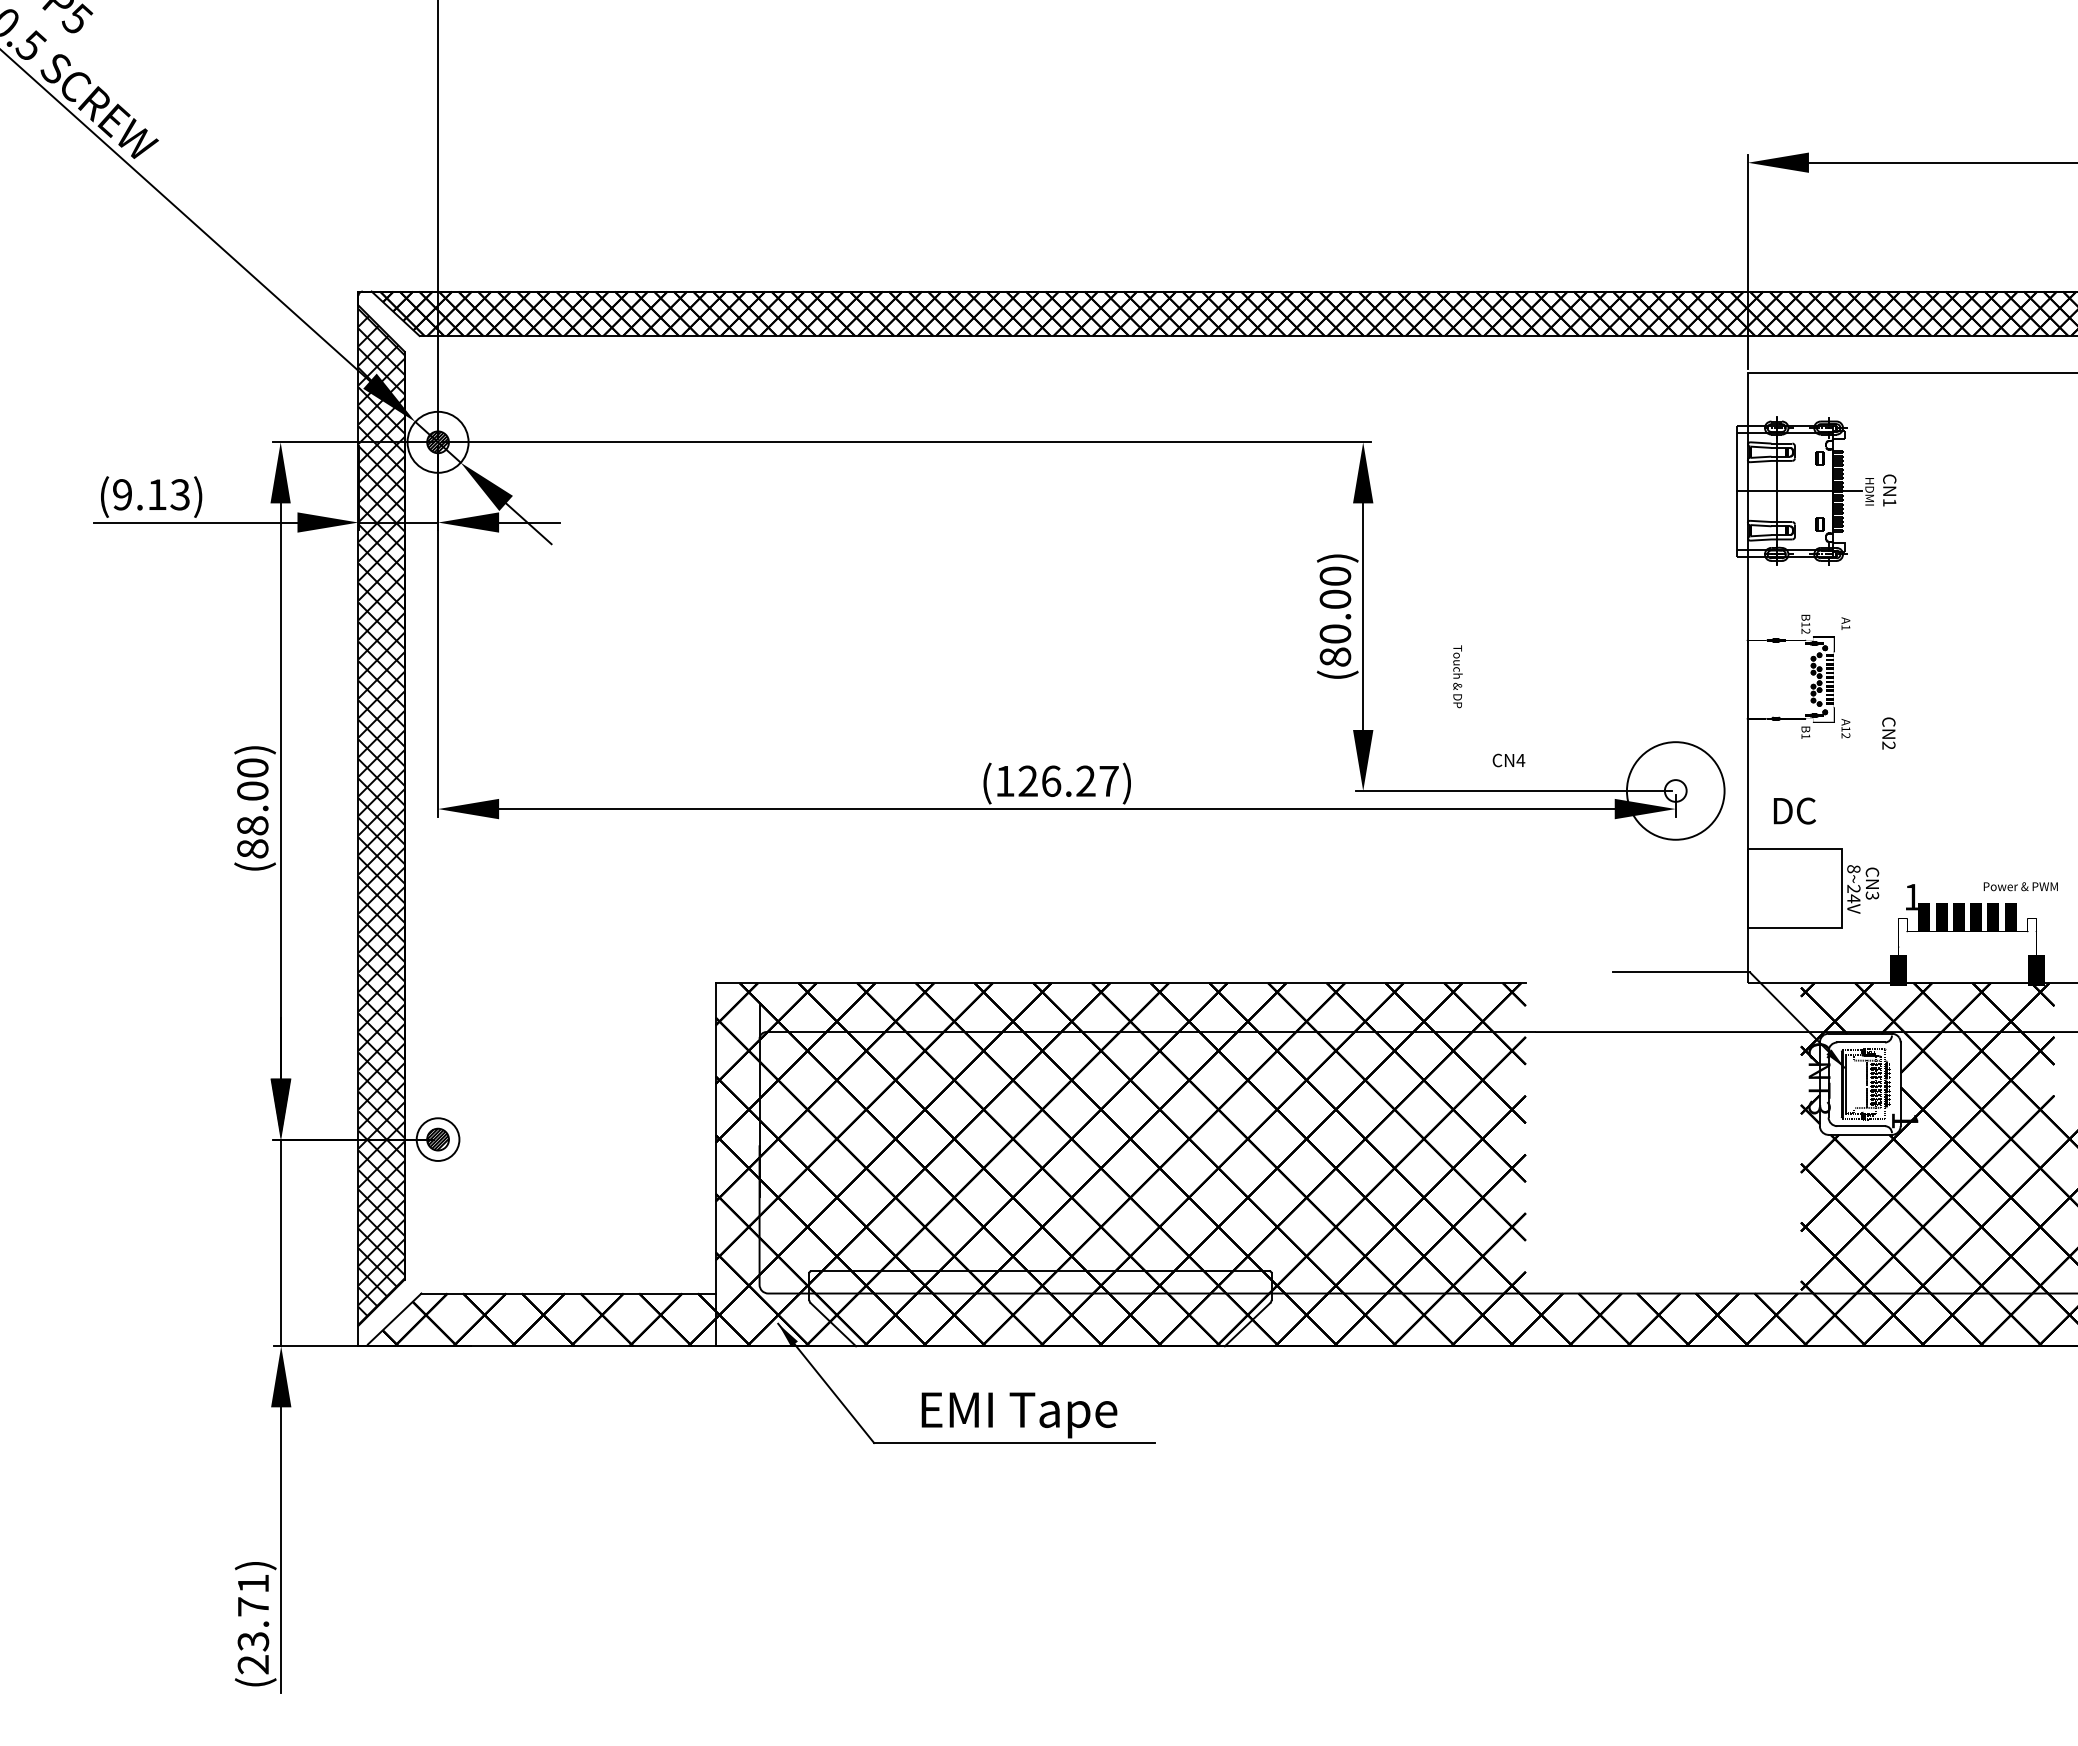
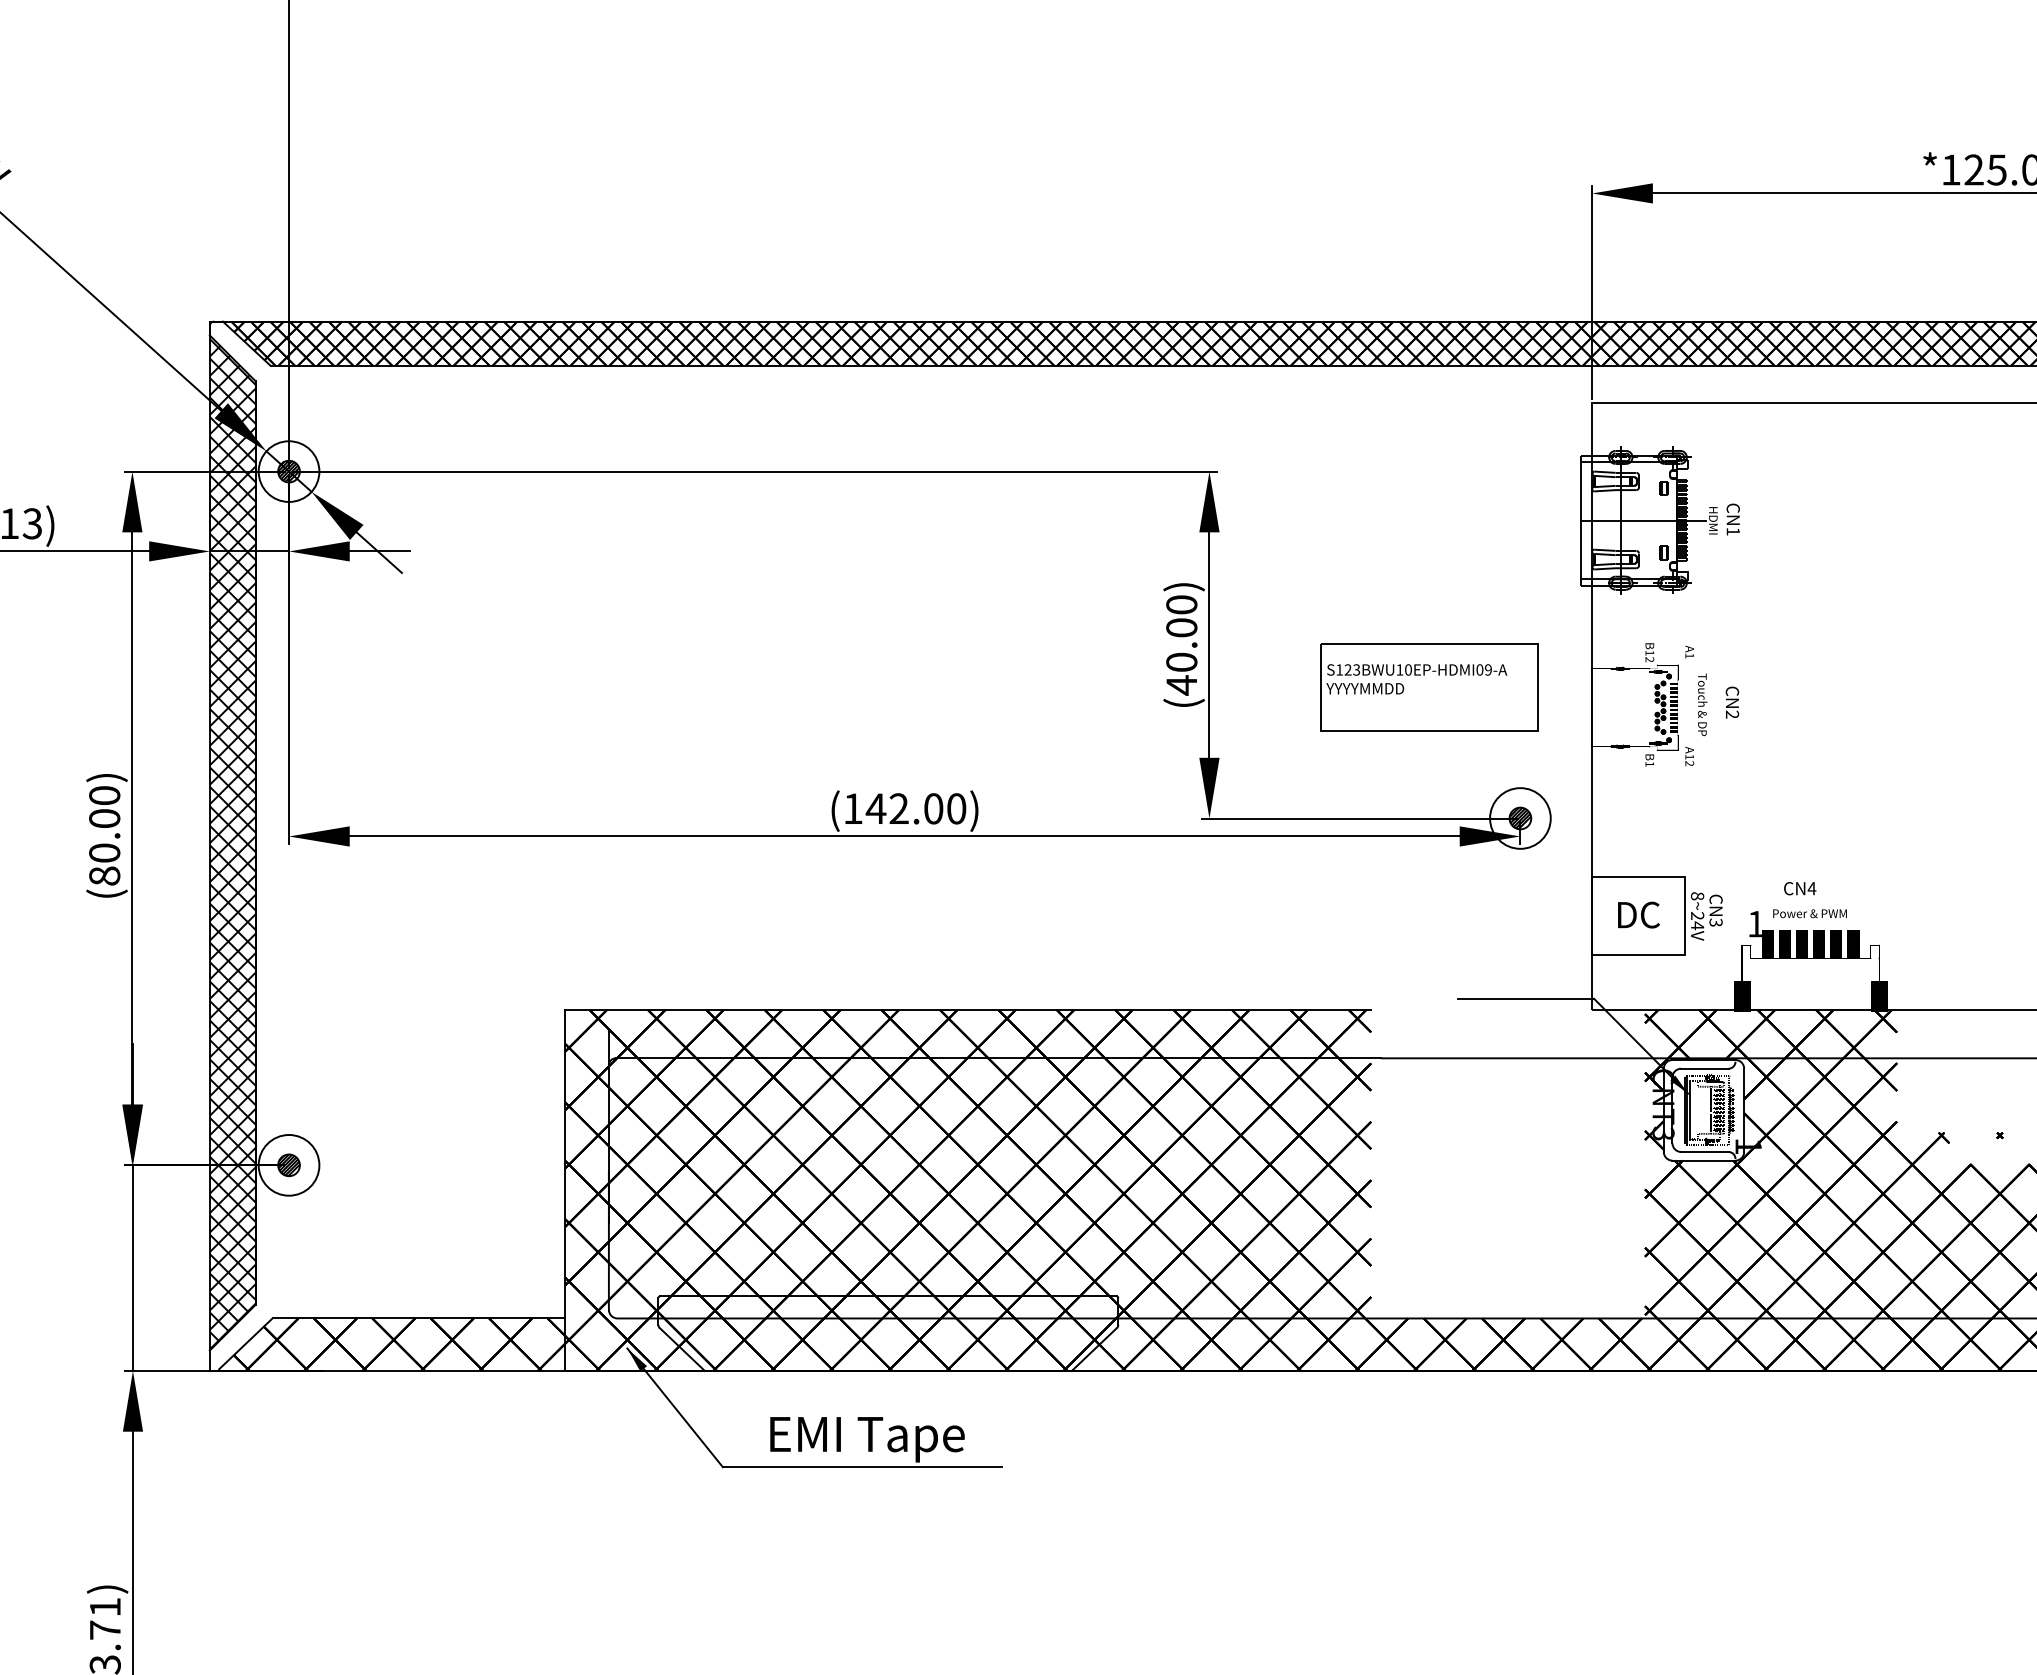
text: (1335, 656) -> (1181, 684), (80.00) -> (40.00)
part: (1584, 659) -> (1429, 687), added
text: (1457, 676) -> (1702, 704), moved
text: (1888, 733) -> (1732, 702), moved
text: (1508, 760) -> (1799, 888), moved
text: (1067, 780) -> (915, 808), (126.27) -> (142.00)
circle: (1675, 790) -> (1520, 818), size x0.62
hatch: (1675, 790) -> (1520, 818), added
text: (1794, 810) -> (1638, 914), moved
text: (252, 825) -> (104, 852), (88.00) -> (80.00)
text: (2020, 886) -> (1809, 913), moved
circle: (437, 1139) -> (288, 1165), size x1.43

